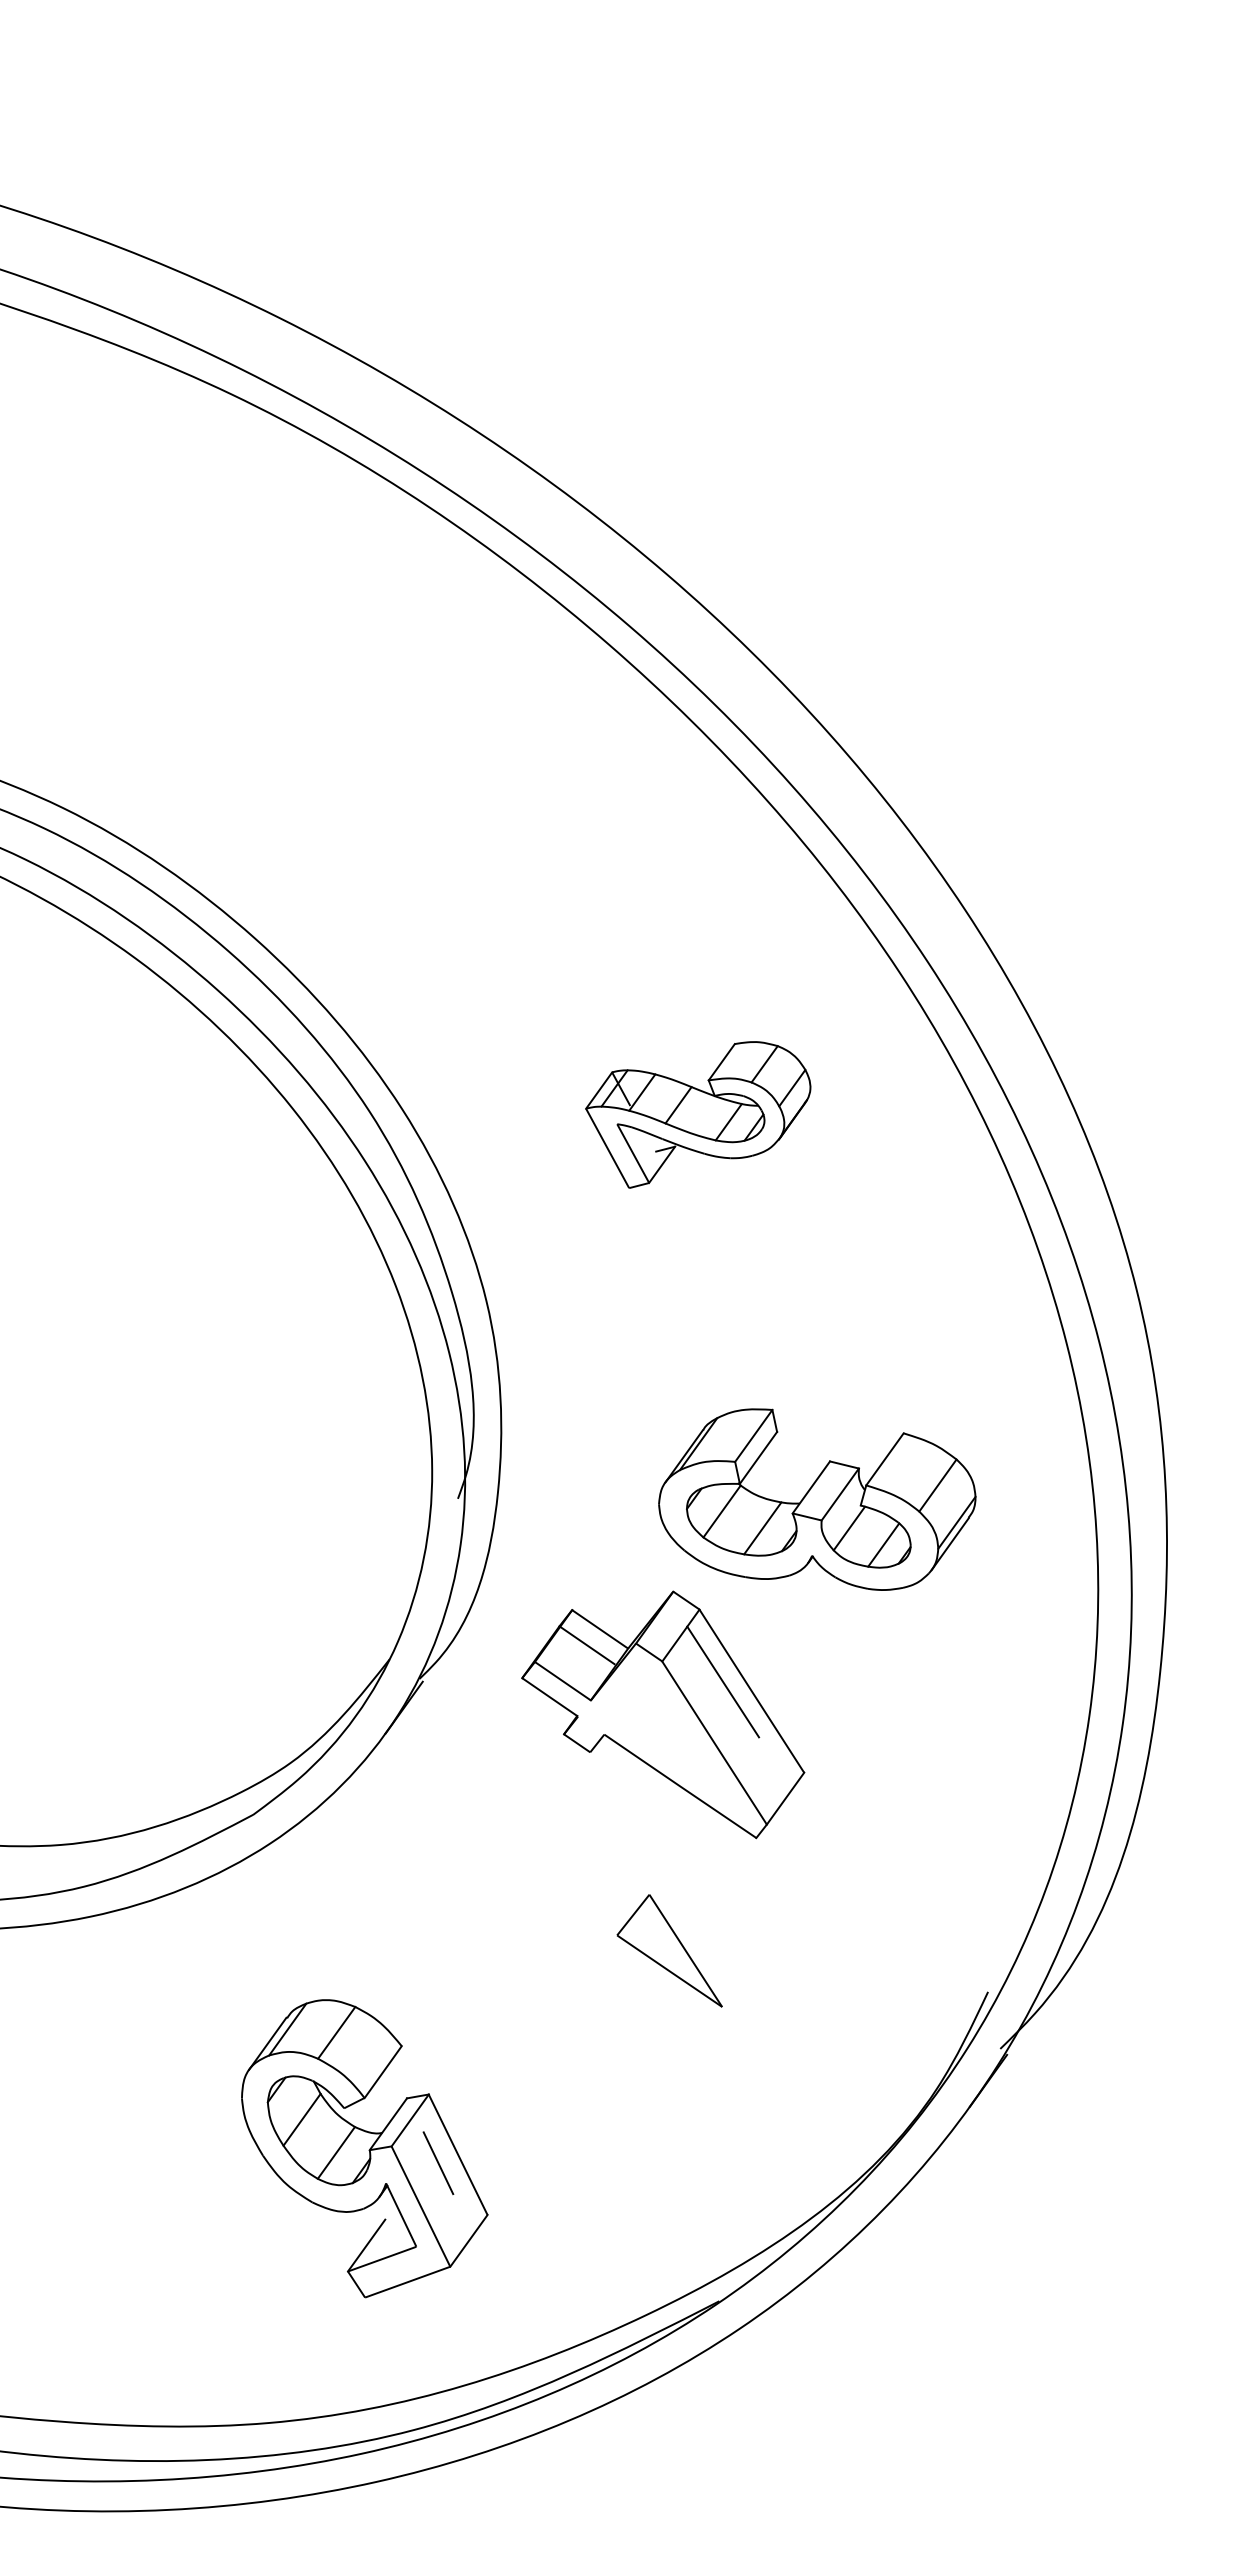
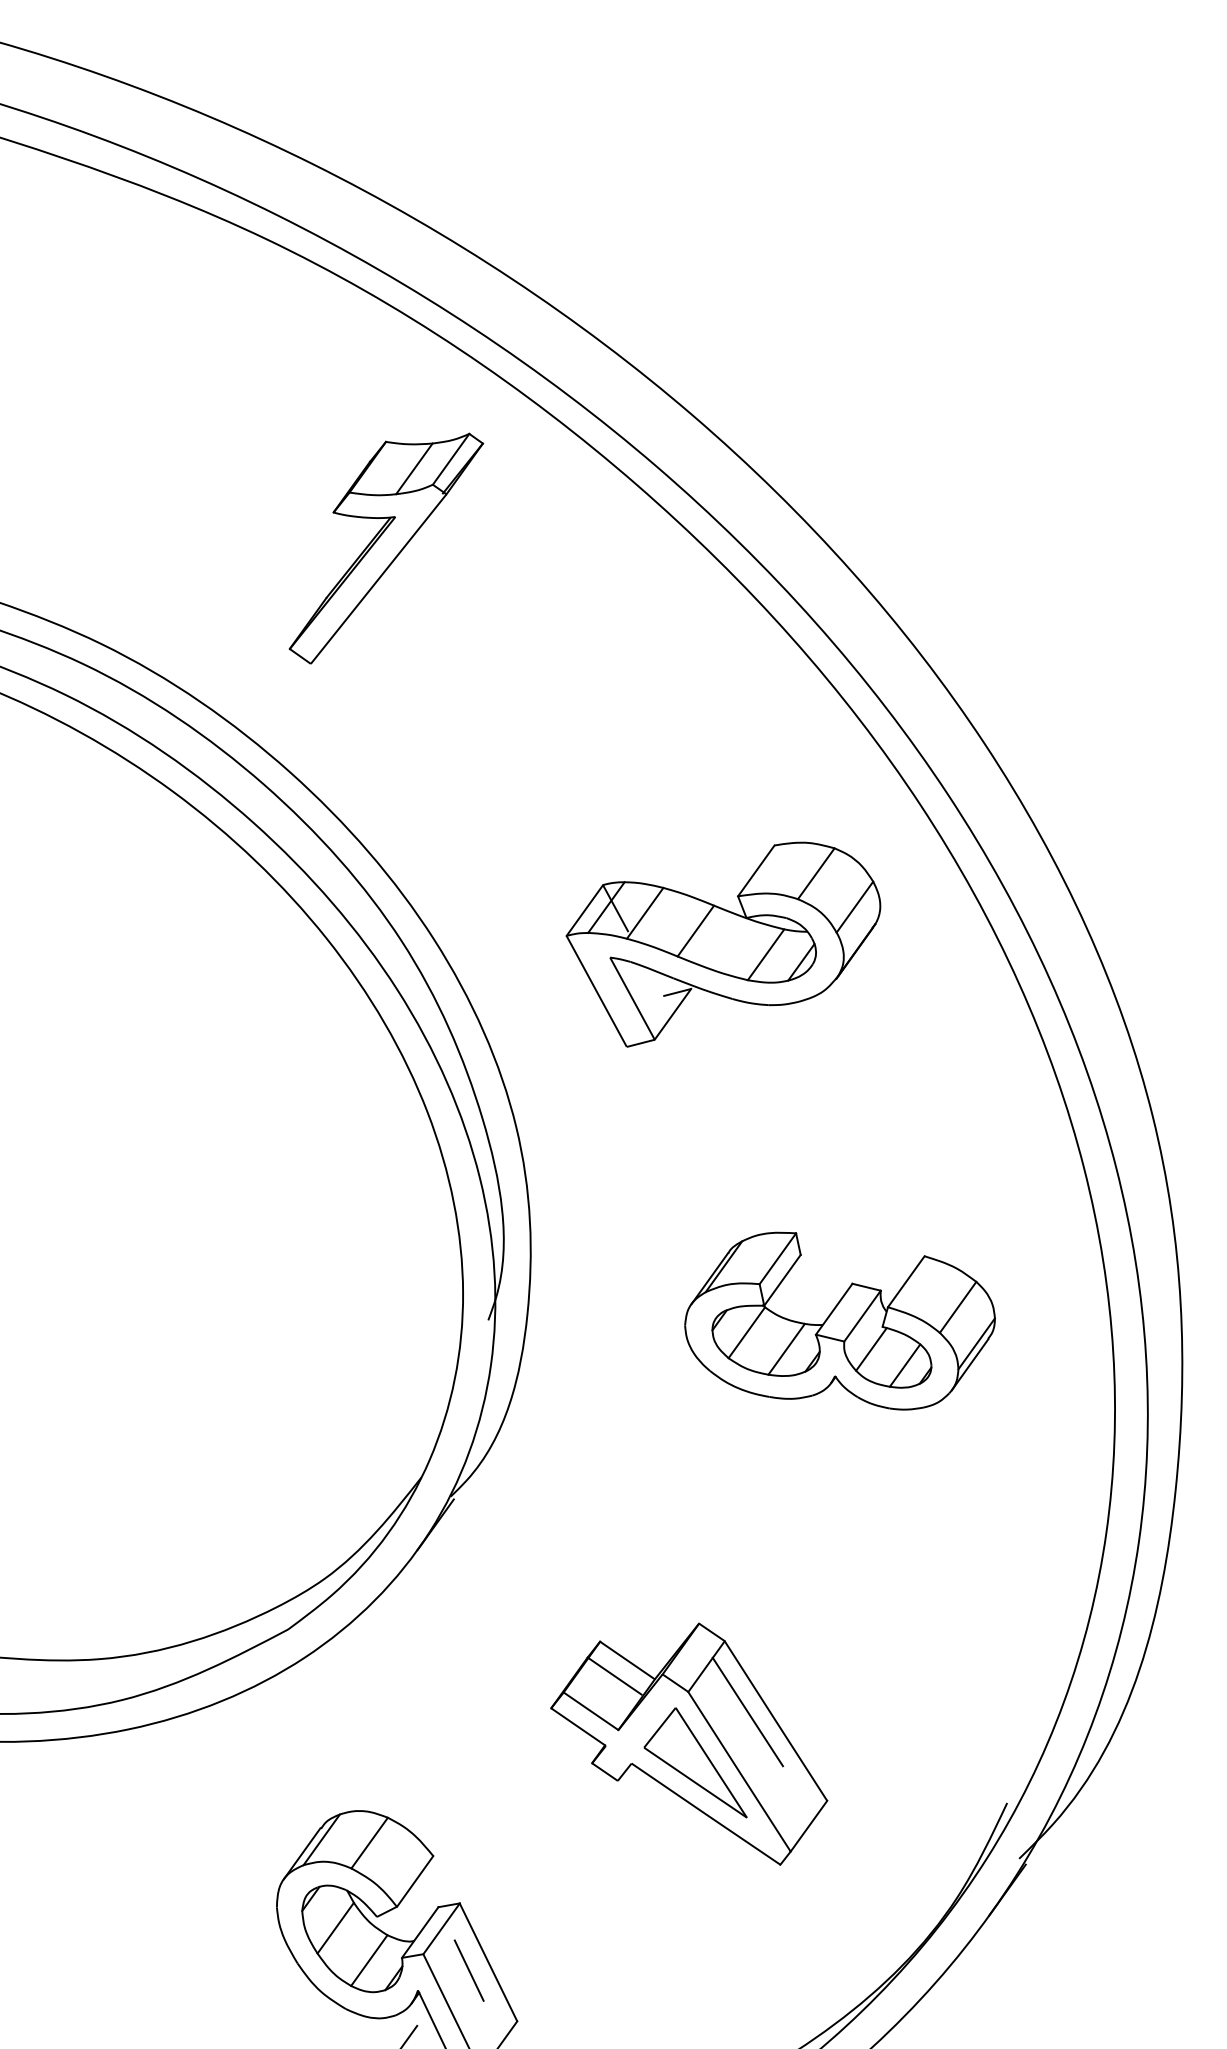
part: (353, 710) -> (386, 548), added
part: (698, 1114) -> (723, 944), size x1.43
part: (663, 1714) -> (689, 1743), moved

